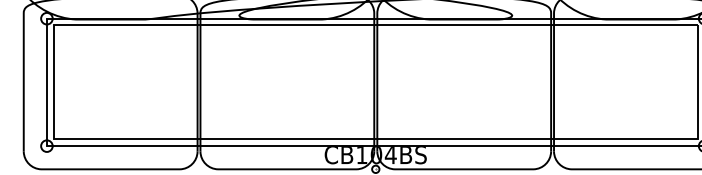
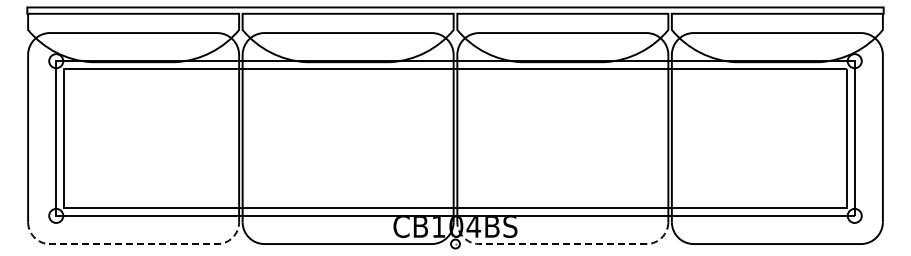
line: (111, 169) -> (134, 244), solid -> dashed
line: (463, 169) -> (562, 244), solid -> dashed

